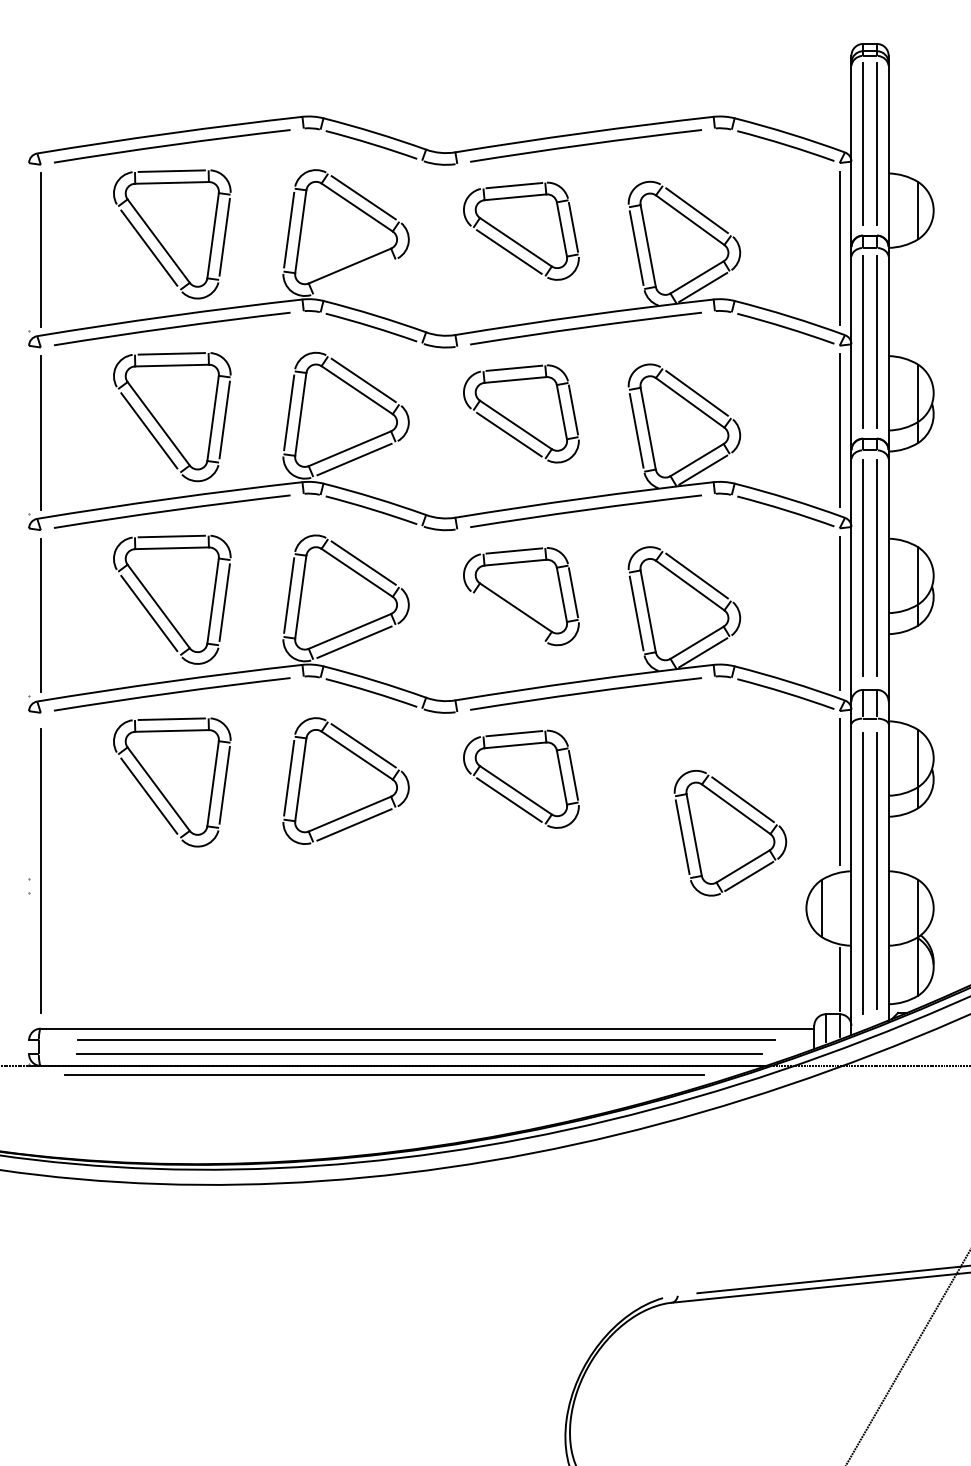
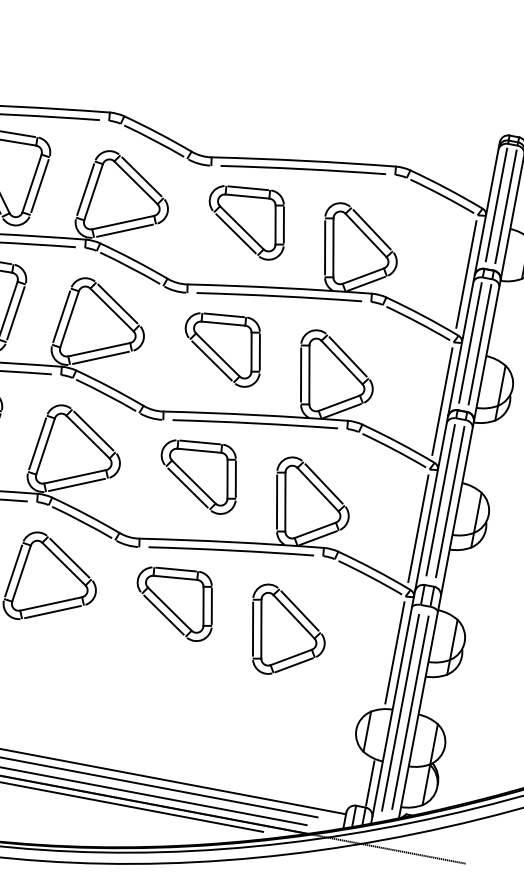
line: (354, 276) -> (125, 230), added
line: (509, 617) -> (188, 488), added
part: (730, 833) -> (286, 632), moved

